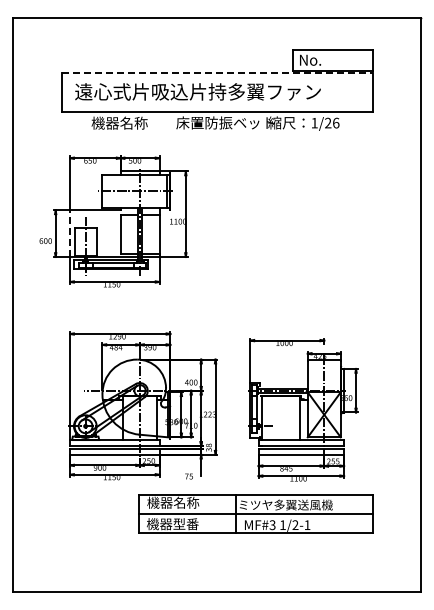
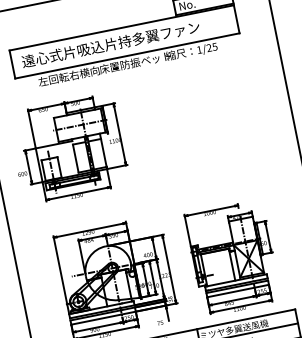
line: (217, 72) -> (122, 27), dashed -> solid
text: (133, 122) -> (68, 75), 機器名称 -> 左回転右横向
text: (335, 122) -> (214, 46), 1/26 -> 1/25
line: (70, 233) -> (39, 165), dashed -> solid

